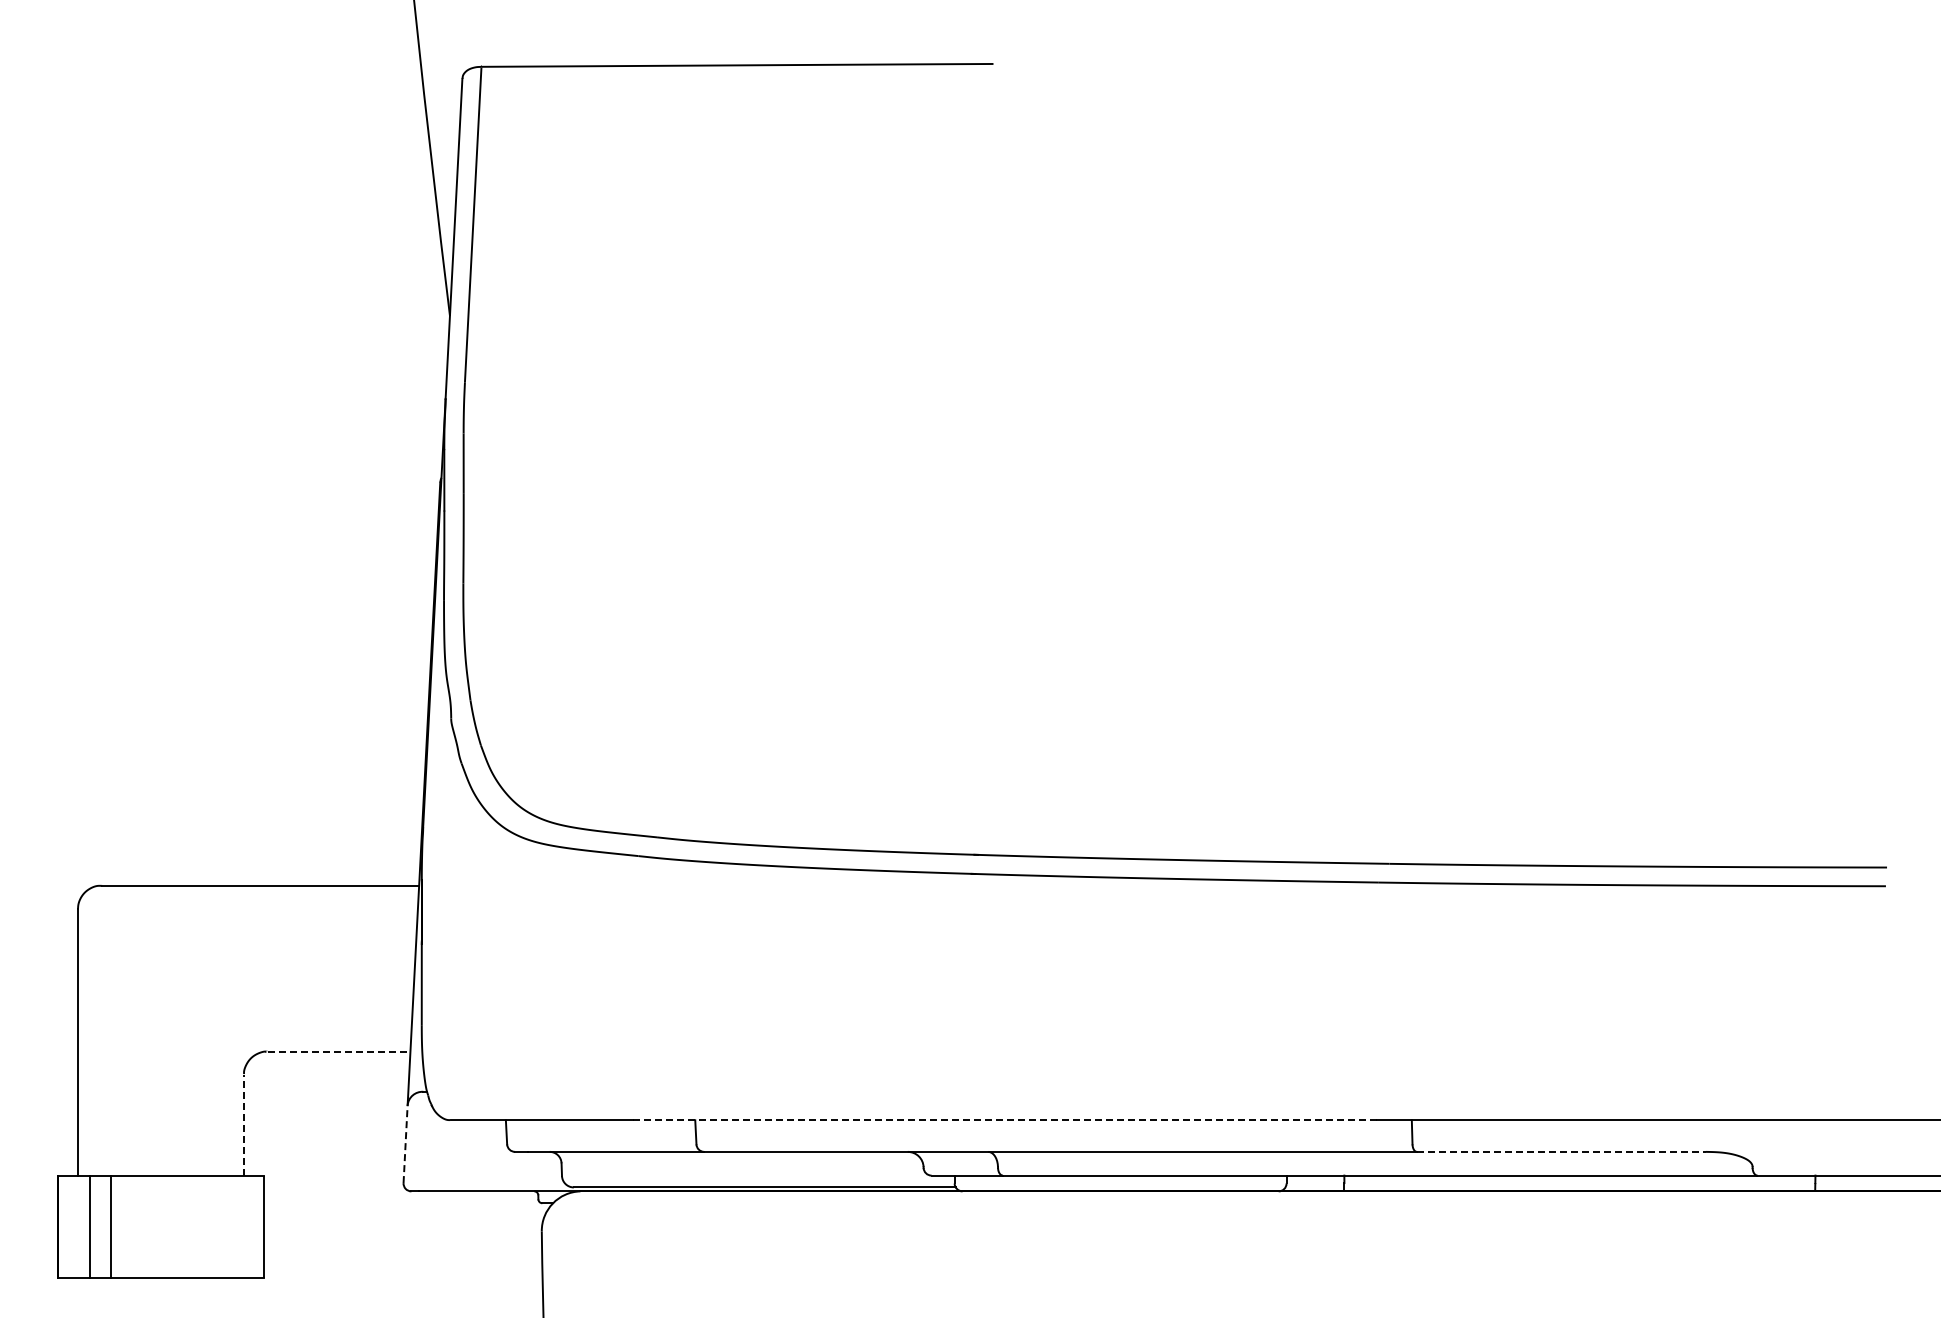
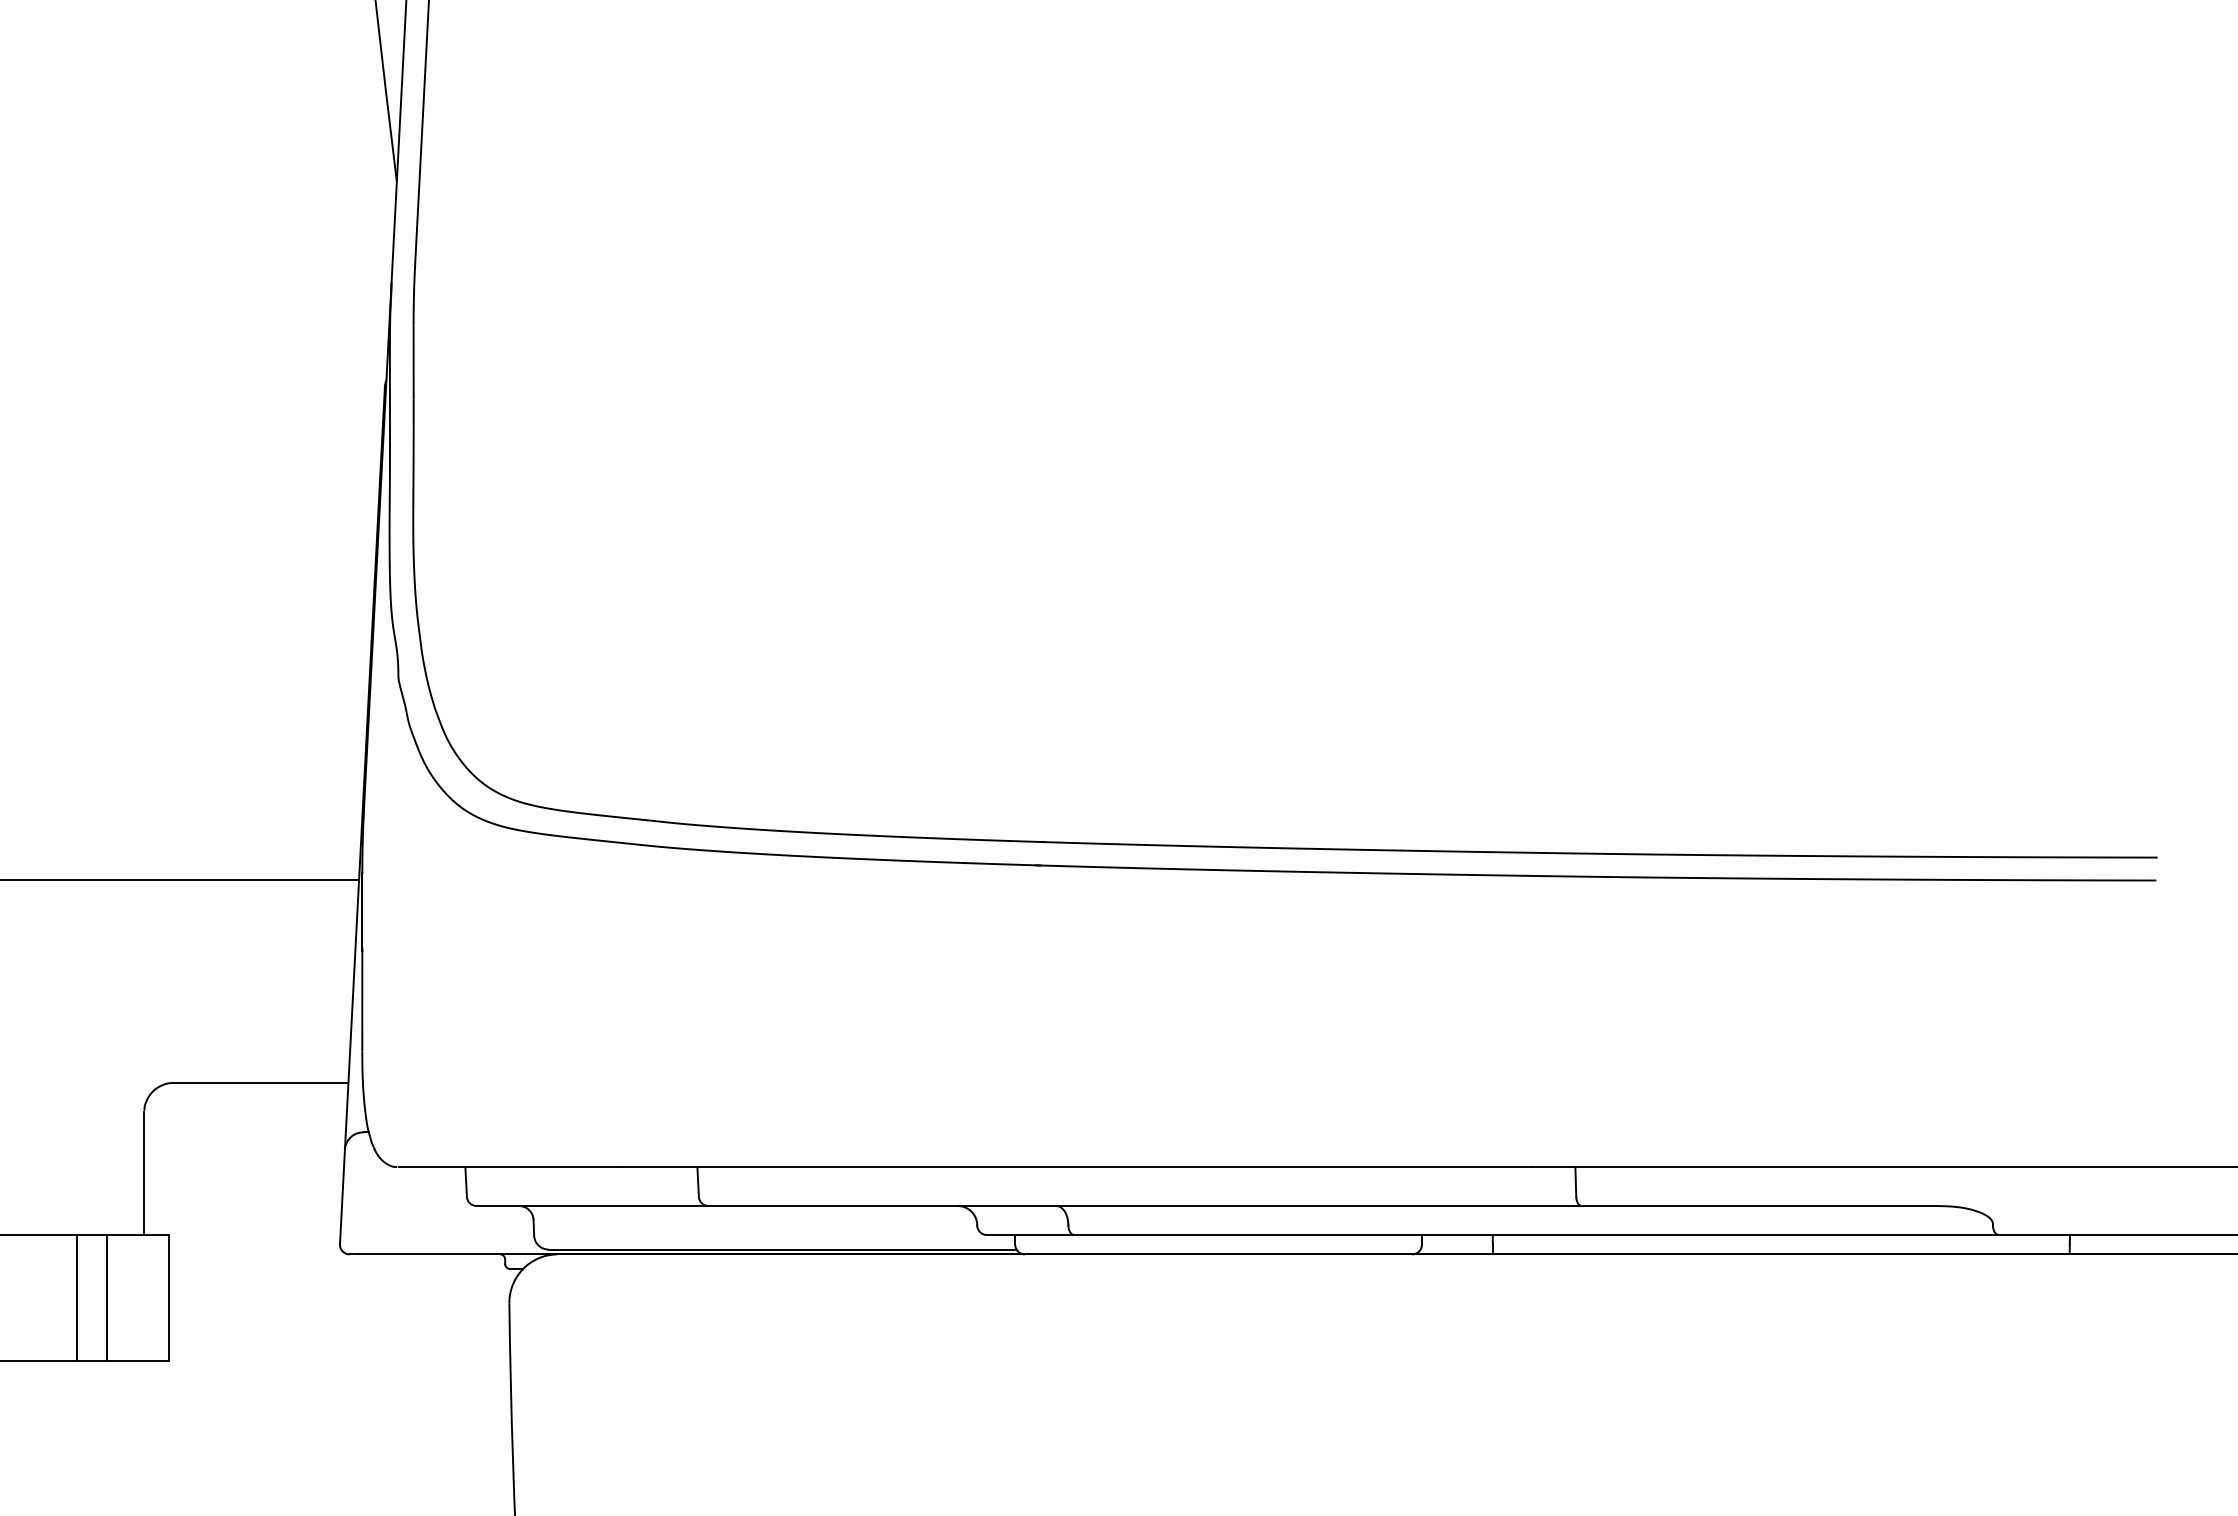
line: (339, 1051) -> (261, 1082), dashed -> solid
line: (1004, 1120) -> (1076, 1167), dashed -> solid
line: (243, 1124) -> (143, 1172), dashed -> solid
line: (405, 1143) -> (342, 1195), dashed -> solid
line: (1561, 1151) -> (1758, 1205), dashed -> solid
line: (189, 1226) -> (77, 1297), added
line: (213, 1226) -> (107, 1297), added

